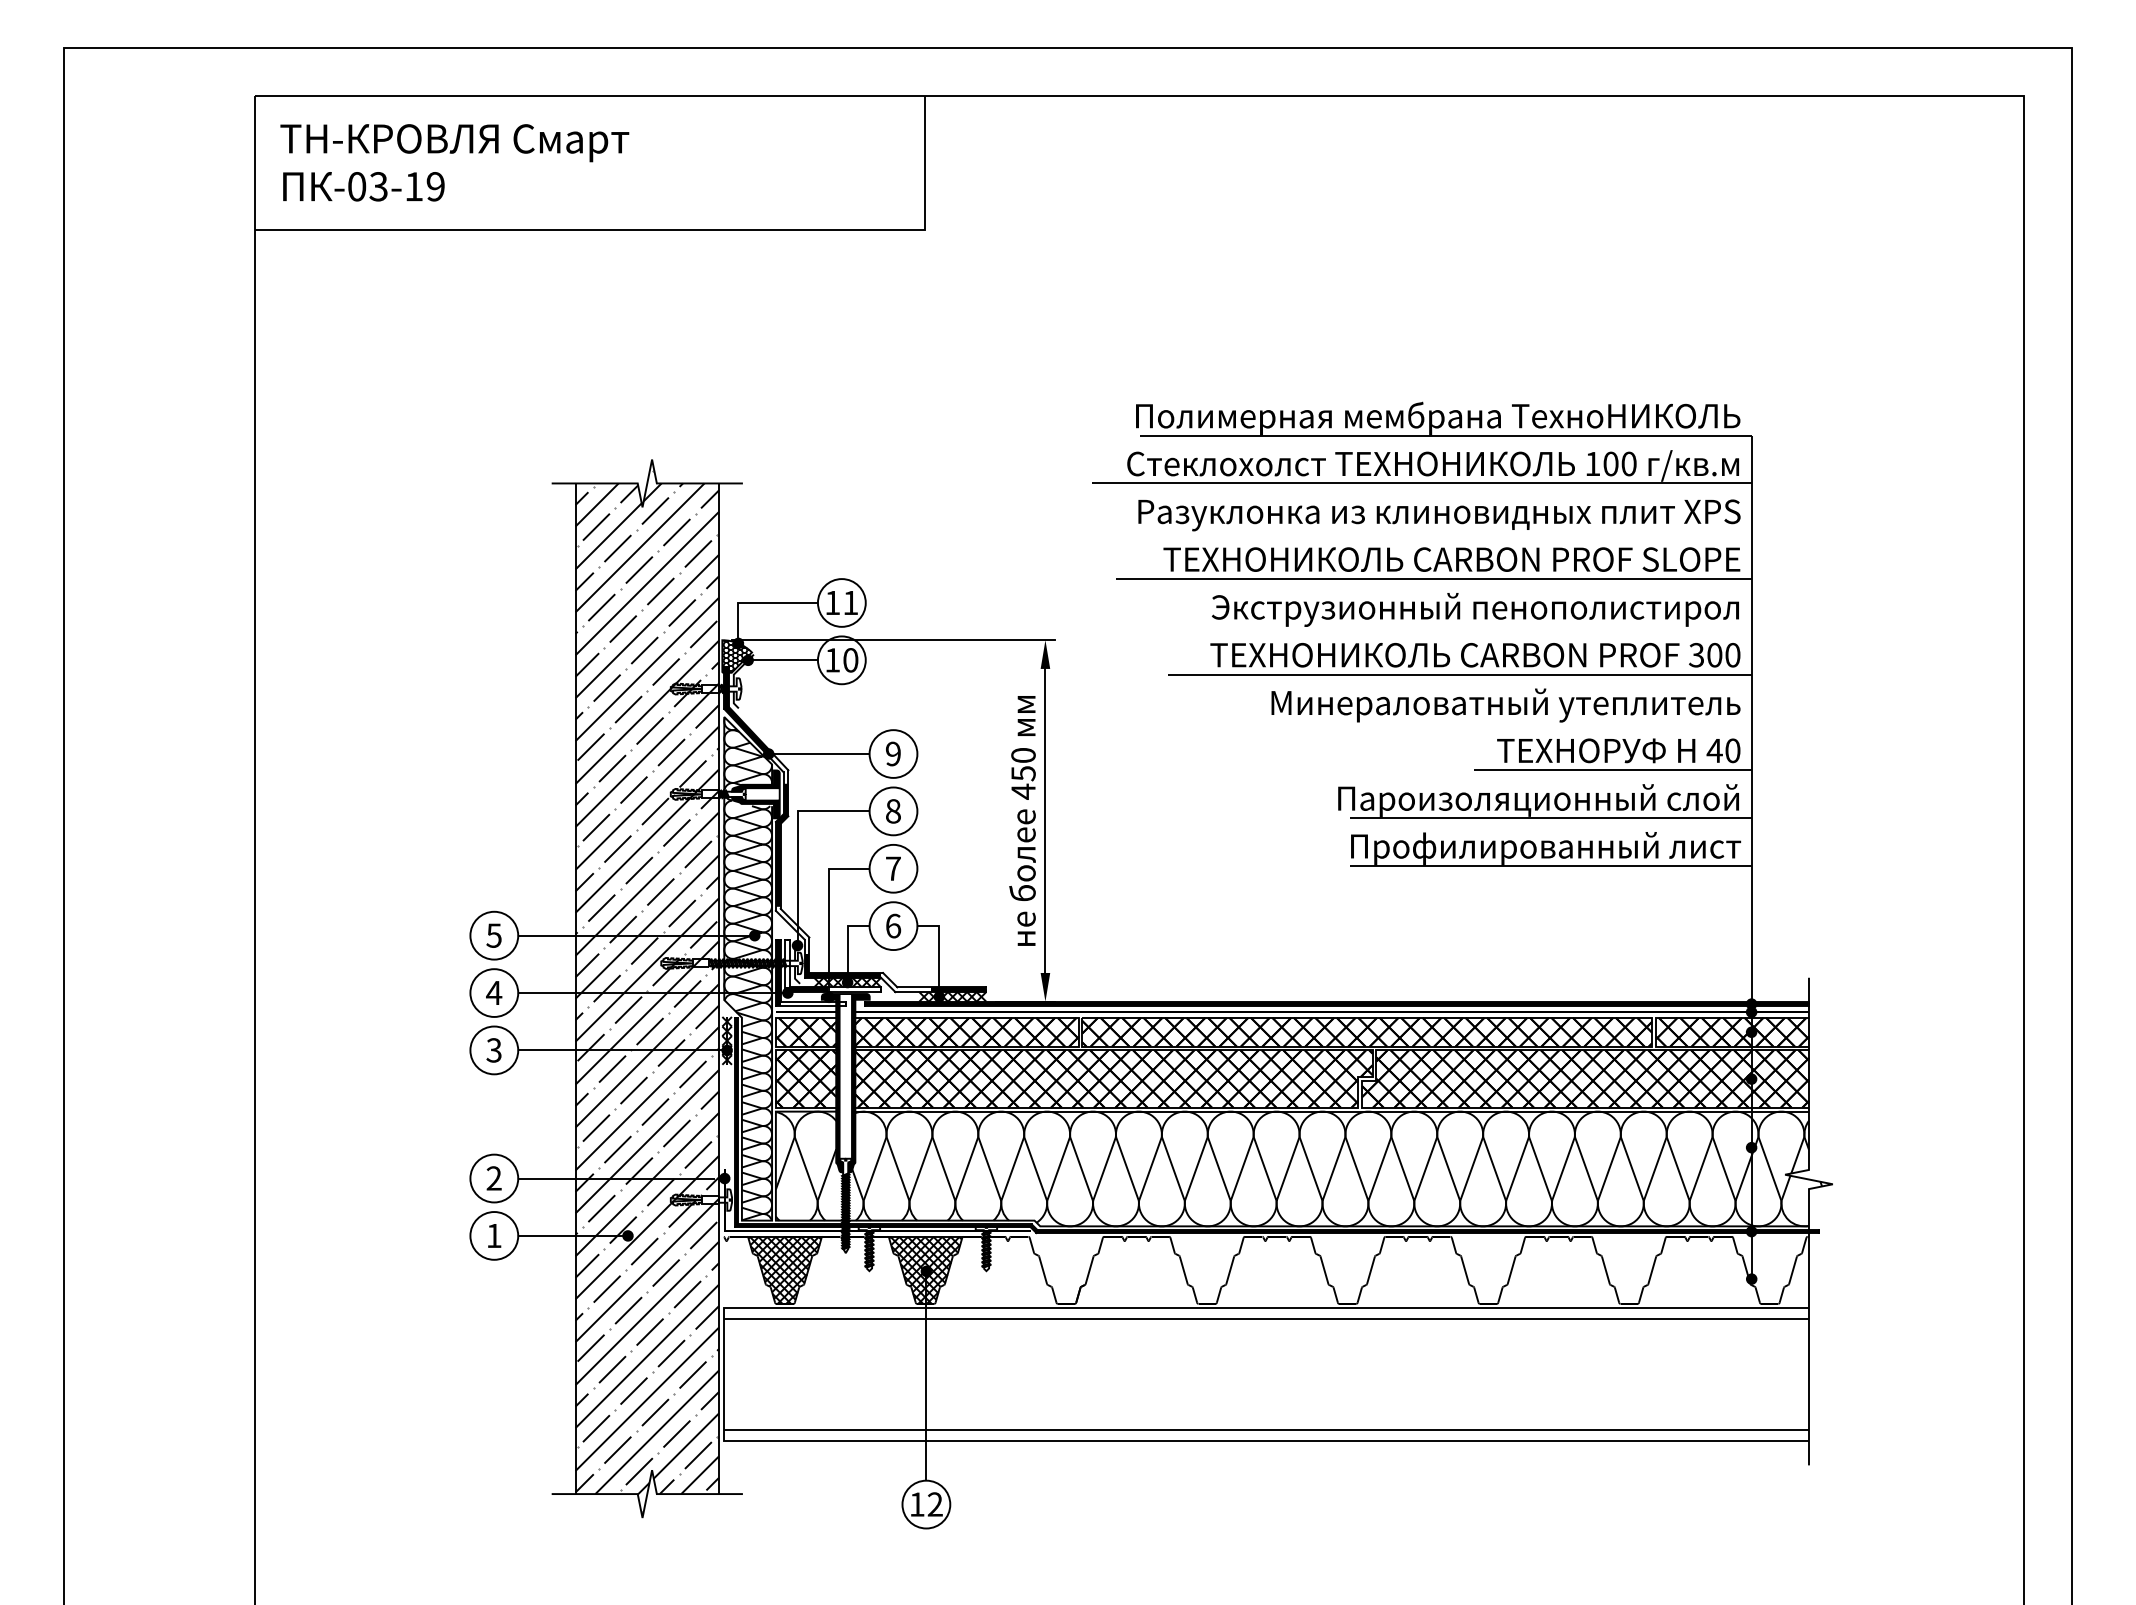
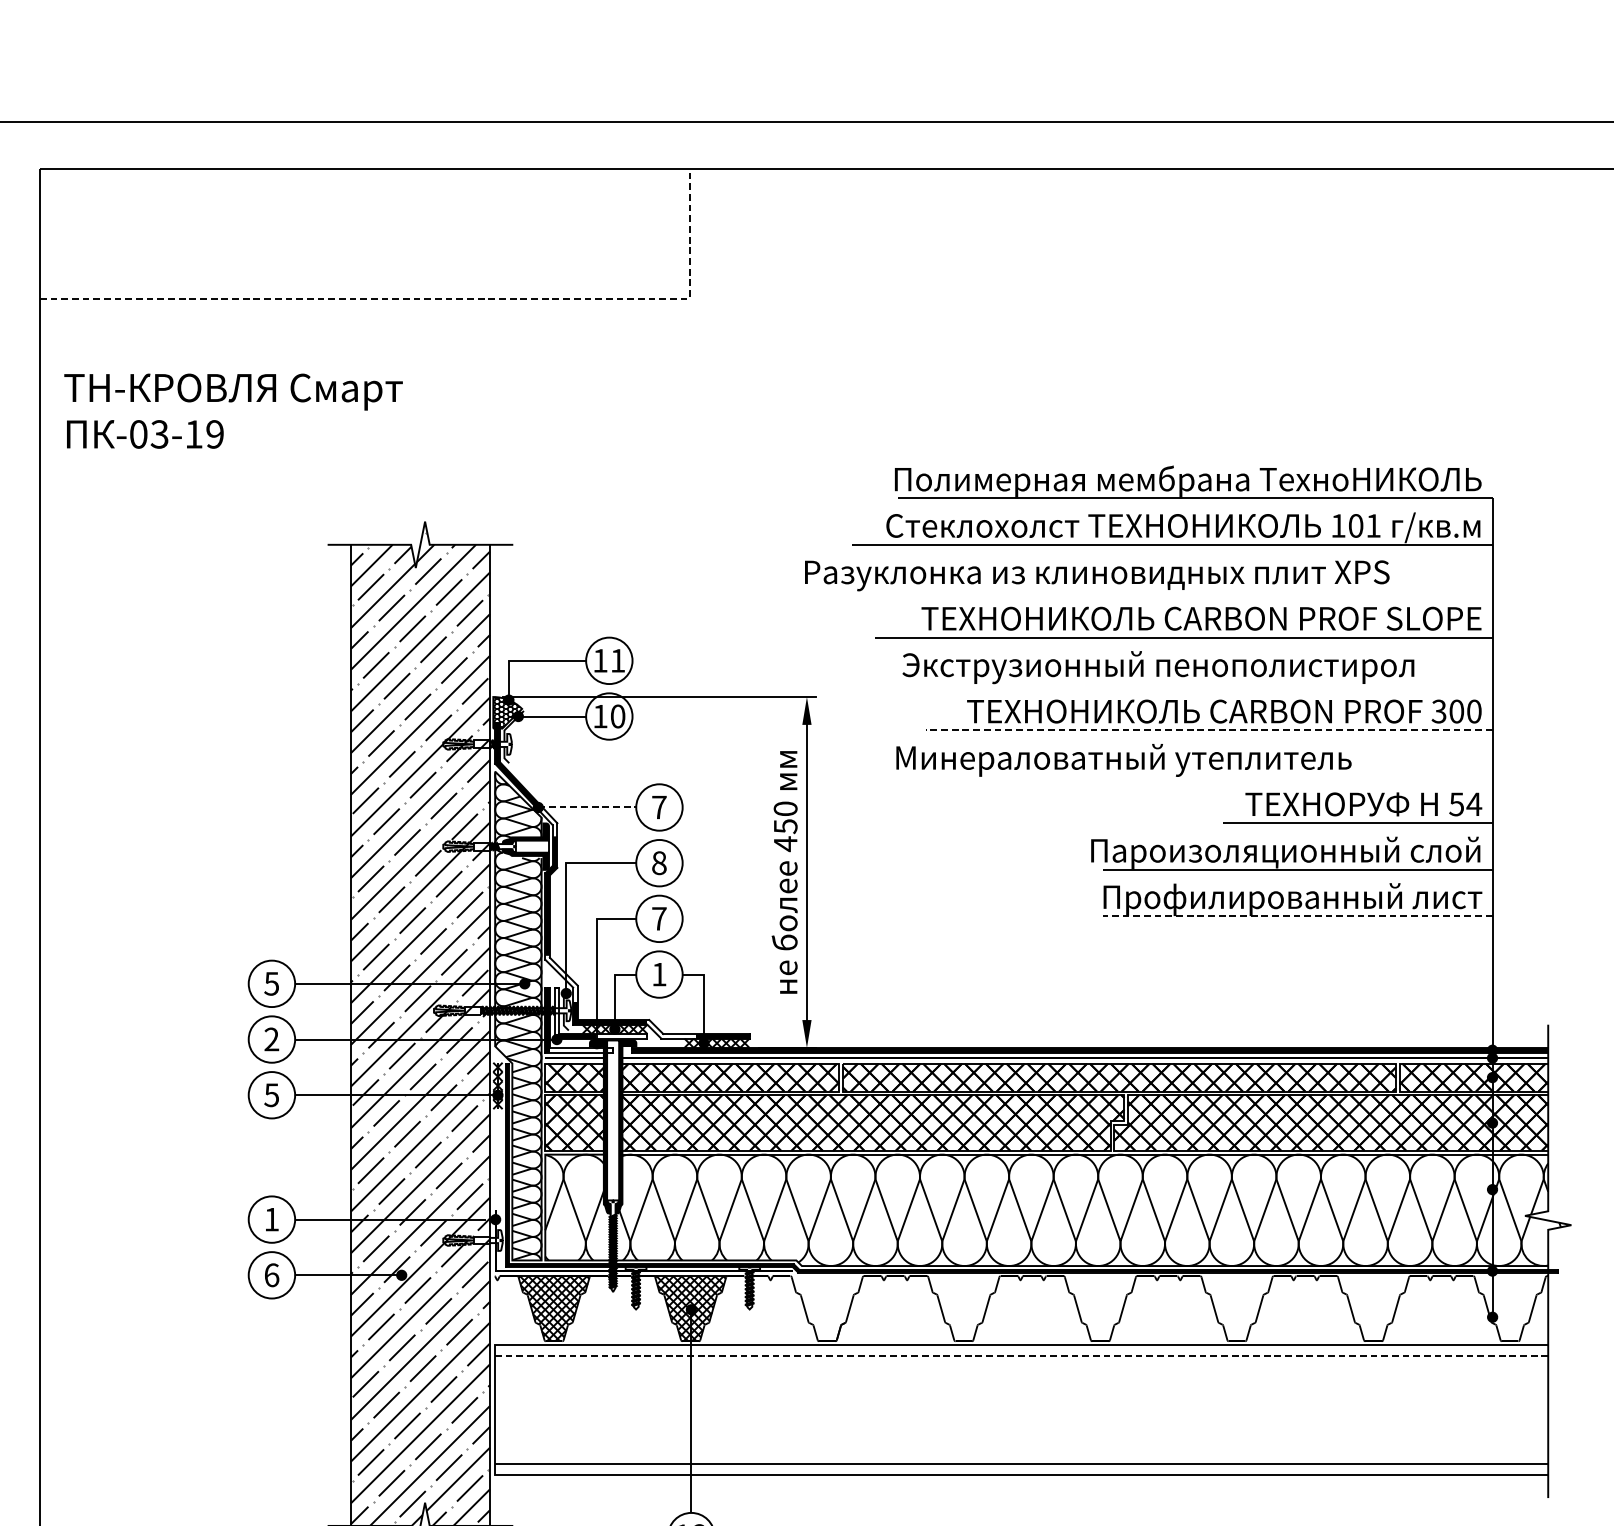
text: (454, 162) -> (233, 410), moved
line: (657, 229) -> (430, 298), solid -> dashed
text: (1628, 463) -> (1372, 525), 100 -> 101
text: (1439, 515) -> (1097, 575), moved
text: (1474, 609) -> (1157, 667), moved
line: (1460, 674) -> (1209, 730), solid -> dashed
text: (1505, 705) -> (1123, 760), moved
text: (1723, 750) -> (1465, 804), 40 -> 54
text: (893, 753) -> (659, 806), 9 -> 7
line: (819, 754) -> (587, 807), solid -> dashed
line: (1550, 865) -> (1297, 915), solid -> dashed
text: (893, 925) -> (659, 973), 6 -> 1
text: (494, 992) -> (272, 1038), 4 -> 2
text: (494, 1050) -> (272, 1095), 3 -> 5
text: (493, 1178) -> (271, 1219), 2 -> 1
text: (494, 1235) -> (272, 1274), 1 -> 6
line: (1266, 1319) -> (1021, 1356), solid -> dashed

